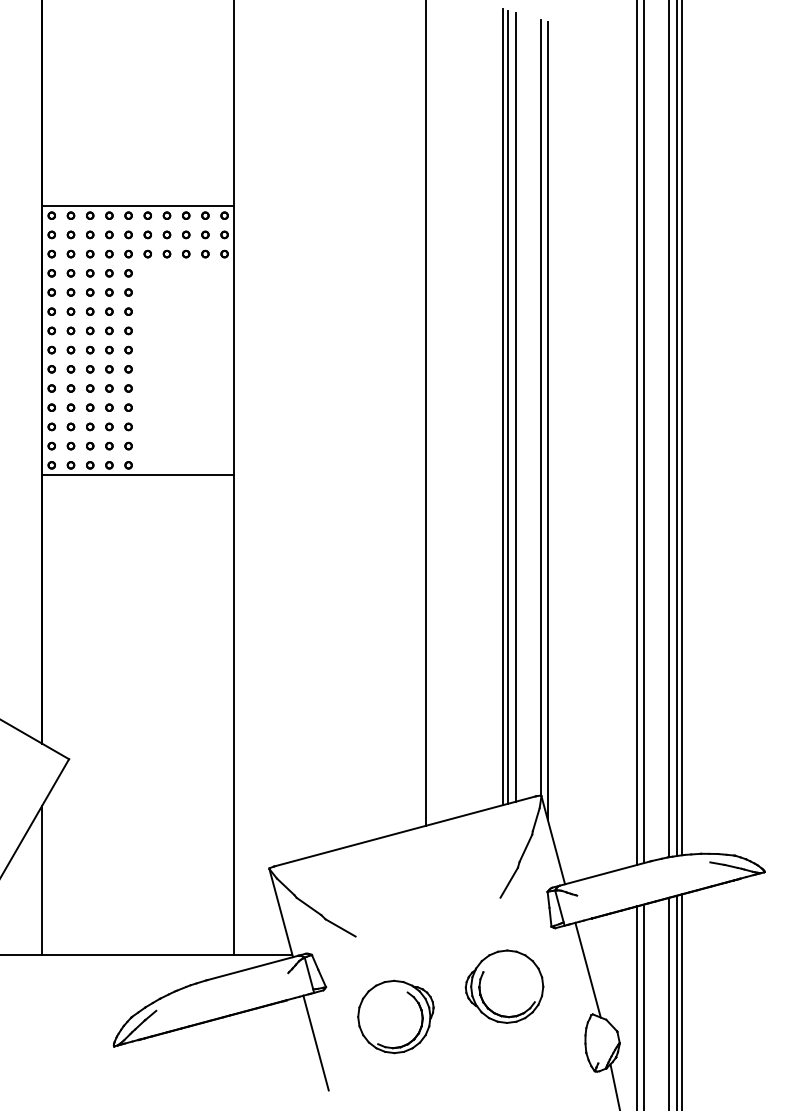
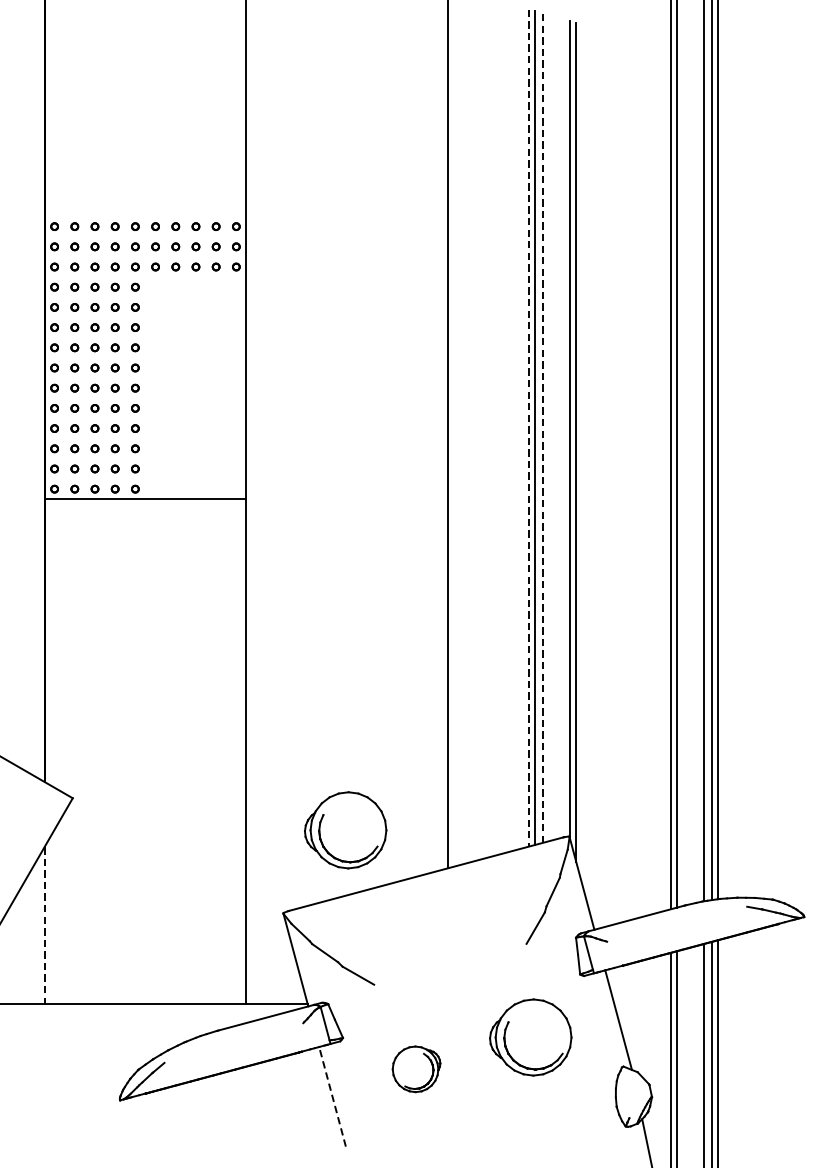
line: (138, 206) -> (145, 216), removed
line: (516, 406) -> (543, 427), solid -> dashed
line: (503, 407) -> (529, 428), solid -> dashed
part: (328, 789) -> (345, 830), added
line: (42, 880) -> (44, 925), solid -> dashed
part: (395, 1016) -> (416, 1068), size x0.6
line: (315, 1042) -> (331, 1096), solid -> dashed

